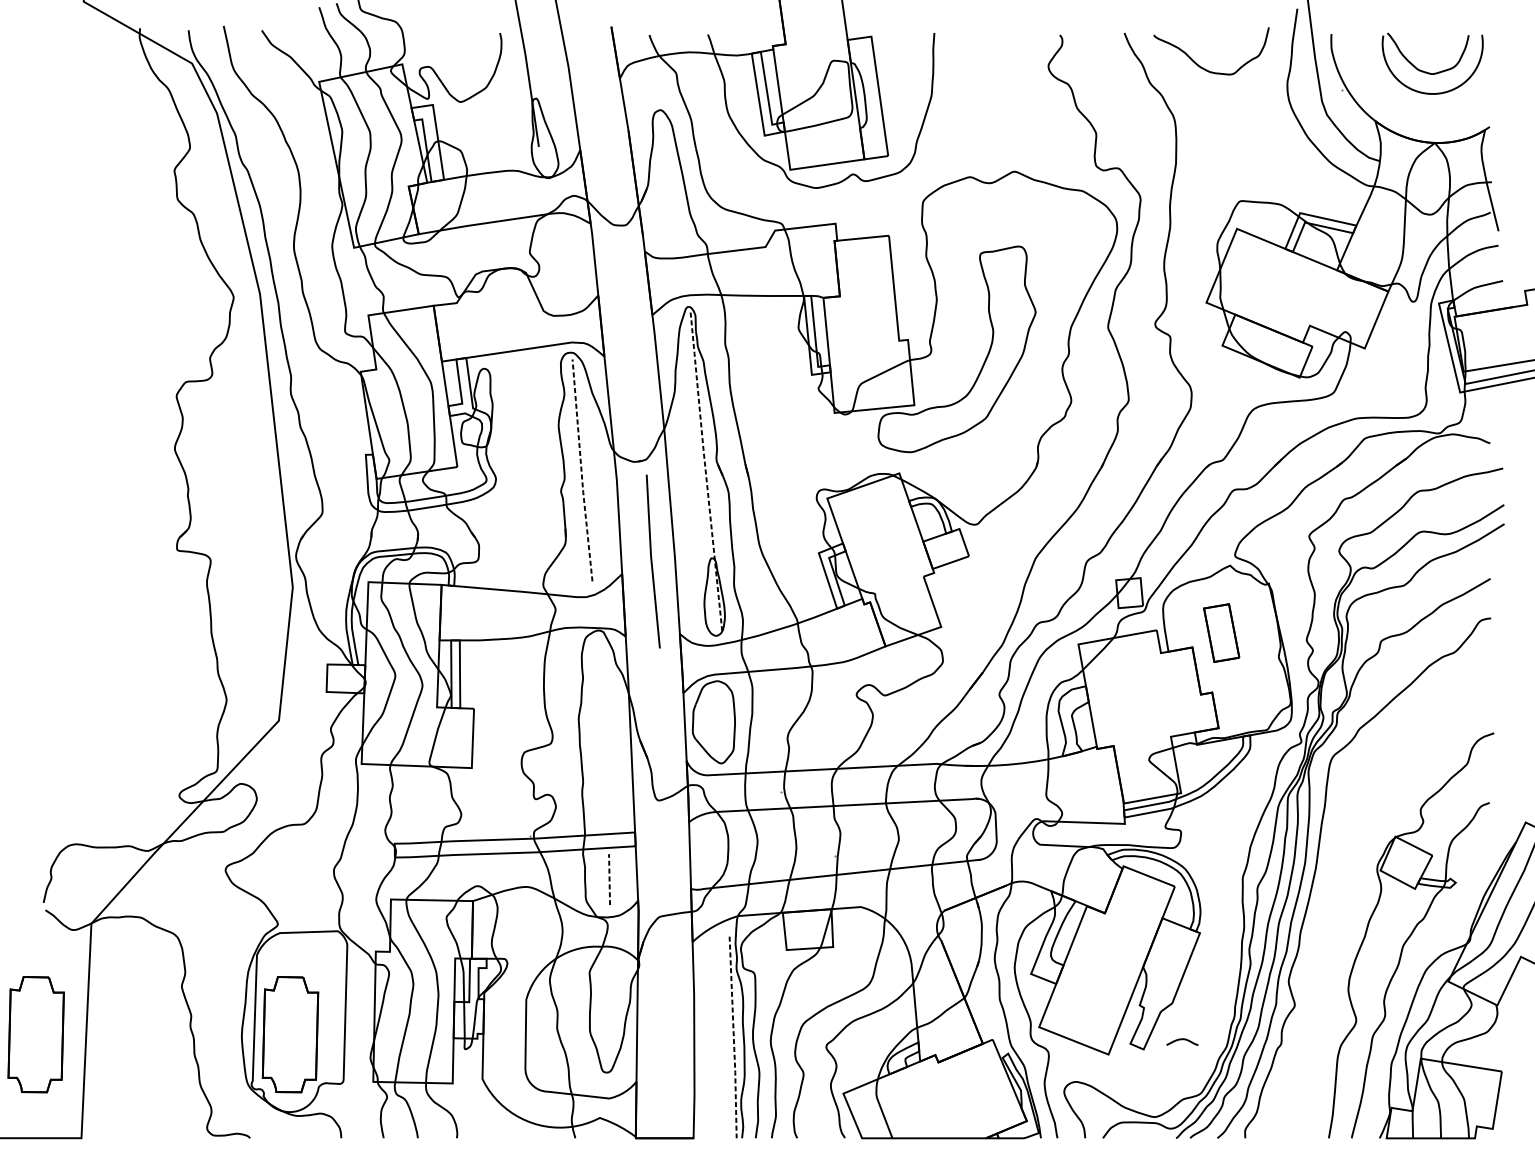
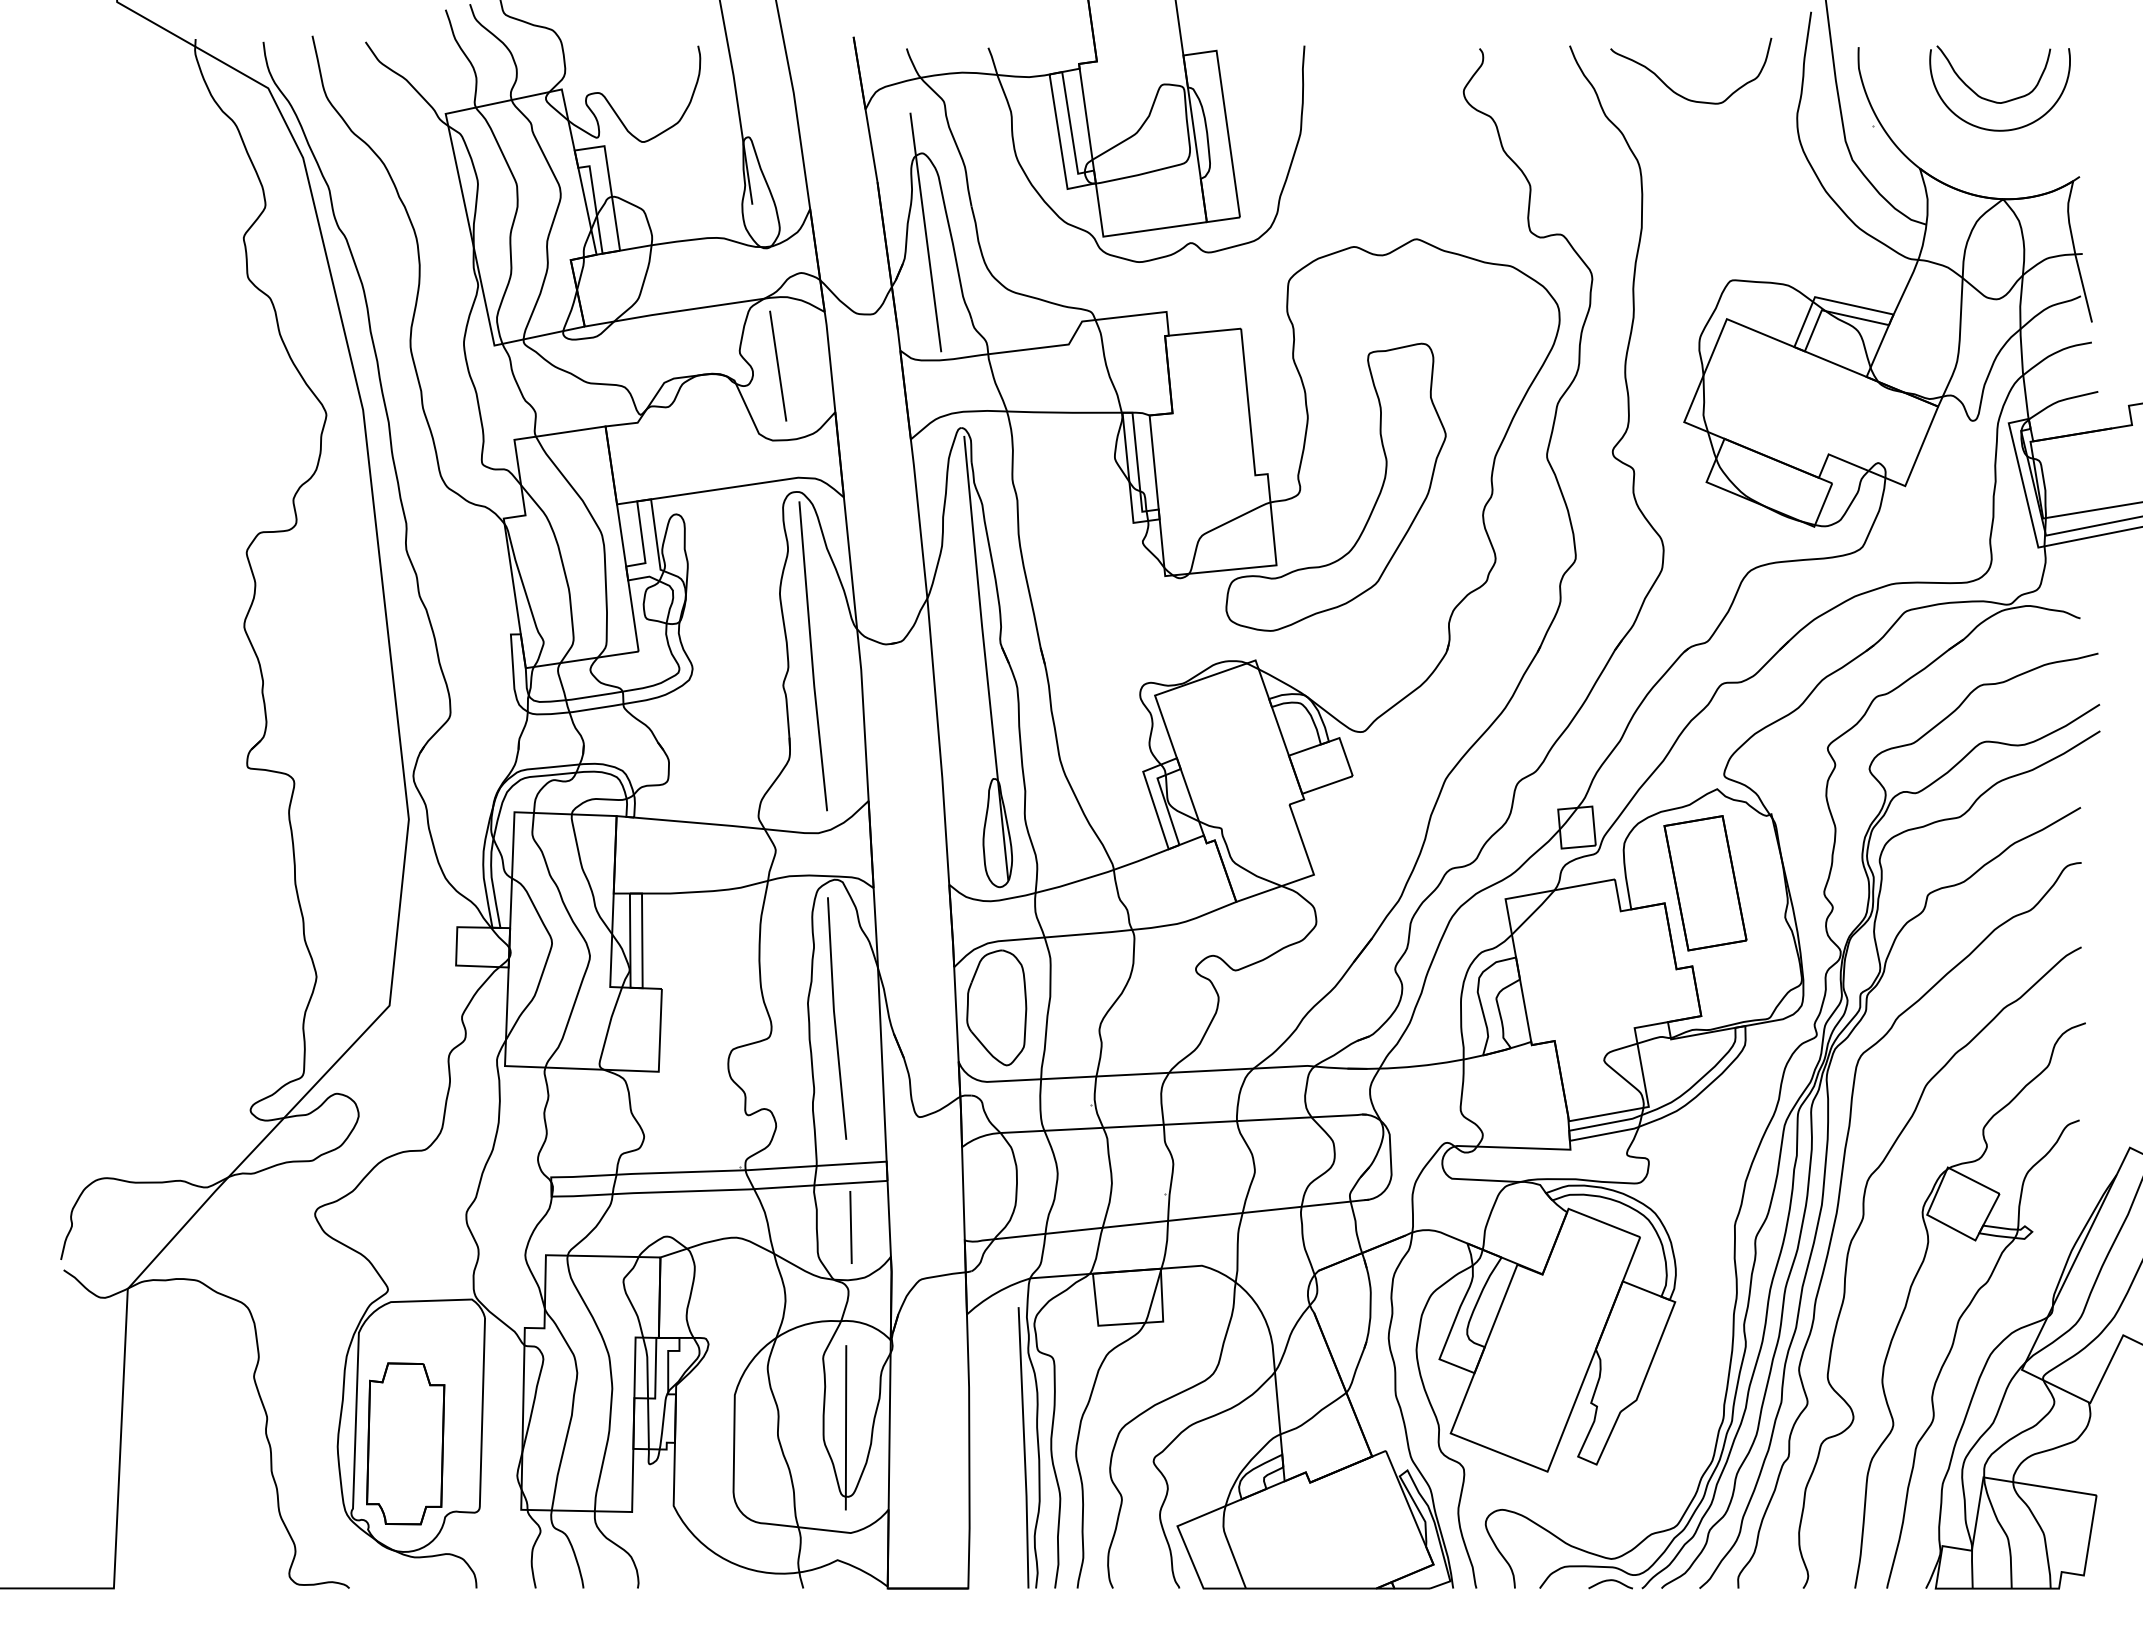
line: (662, 166) -> (925, 232), added
line: (557, 262) -> (778, 365), added
line: (581, 470) -> (811, 656), dashed -> solid
line: (705, 471) -> (985, 657), dashed -> solid
line: (652, 561) -> (835, 1018), moved
part: (1221, 633) -> (1705, 883), size x1.67
line: (609, 879) -> (851, 1227), dashed -> solid
curve: (1332, 880) -> (1859, 1228), added
line: (605, 1022) -> (845, 1427), added
part: (36, 1034) -> (50, 1443), removed
line: (733, 1037) -> (1024, 1448), dashed -> solid
curve: (1182, 1040) -> (1610, 1581), moved

